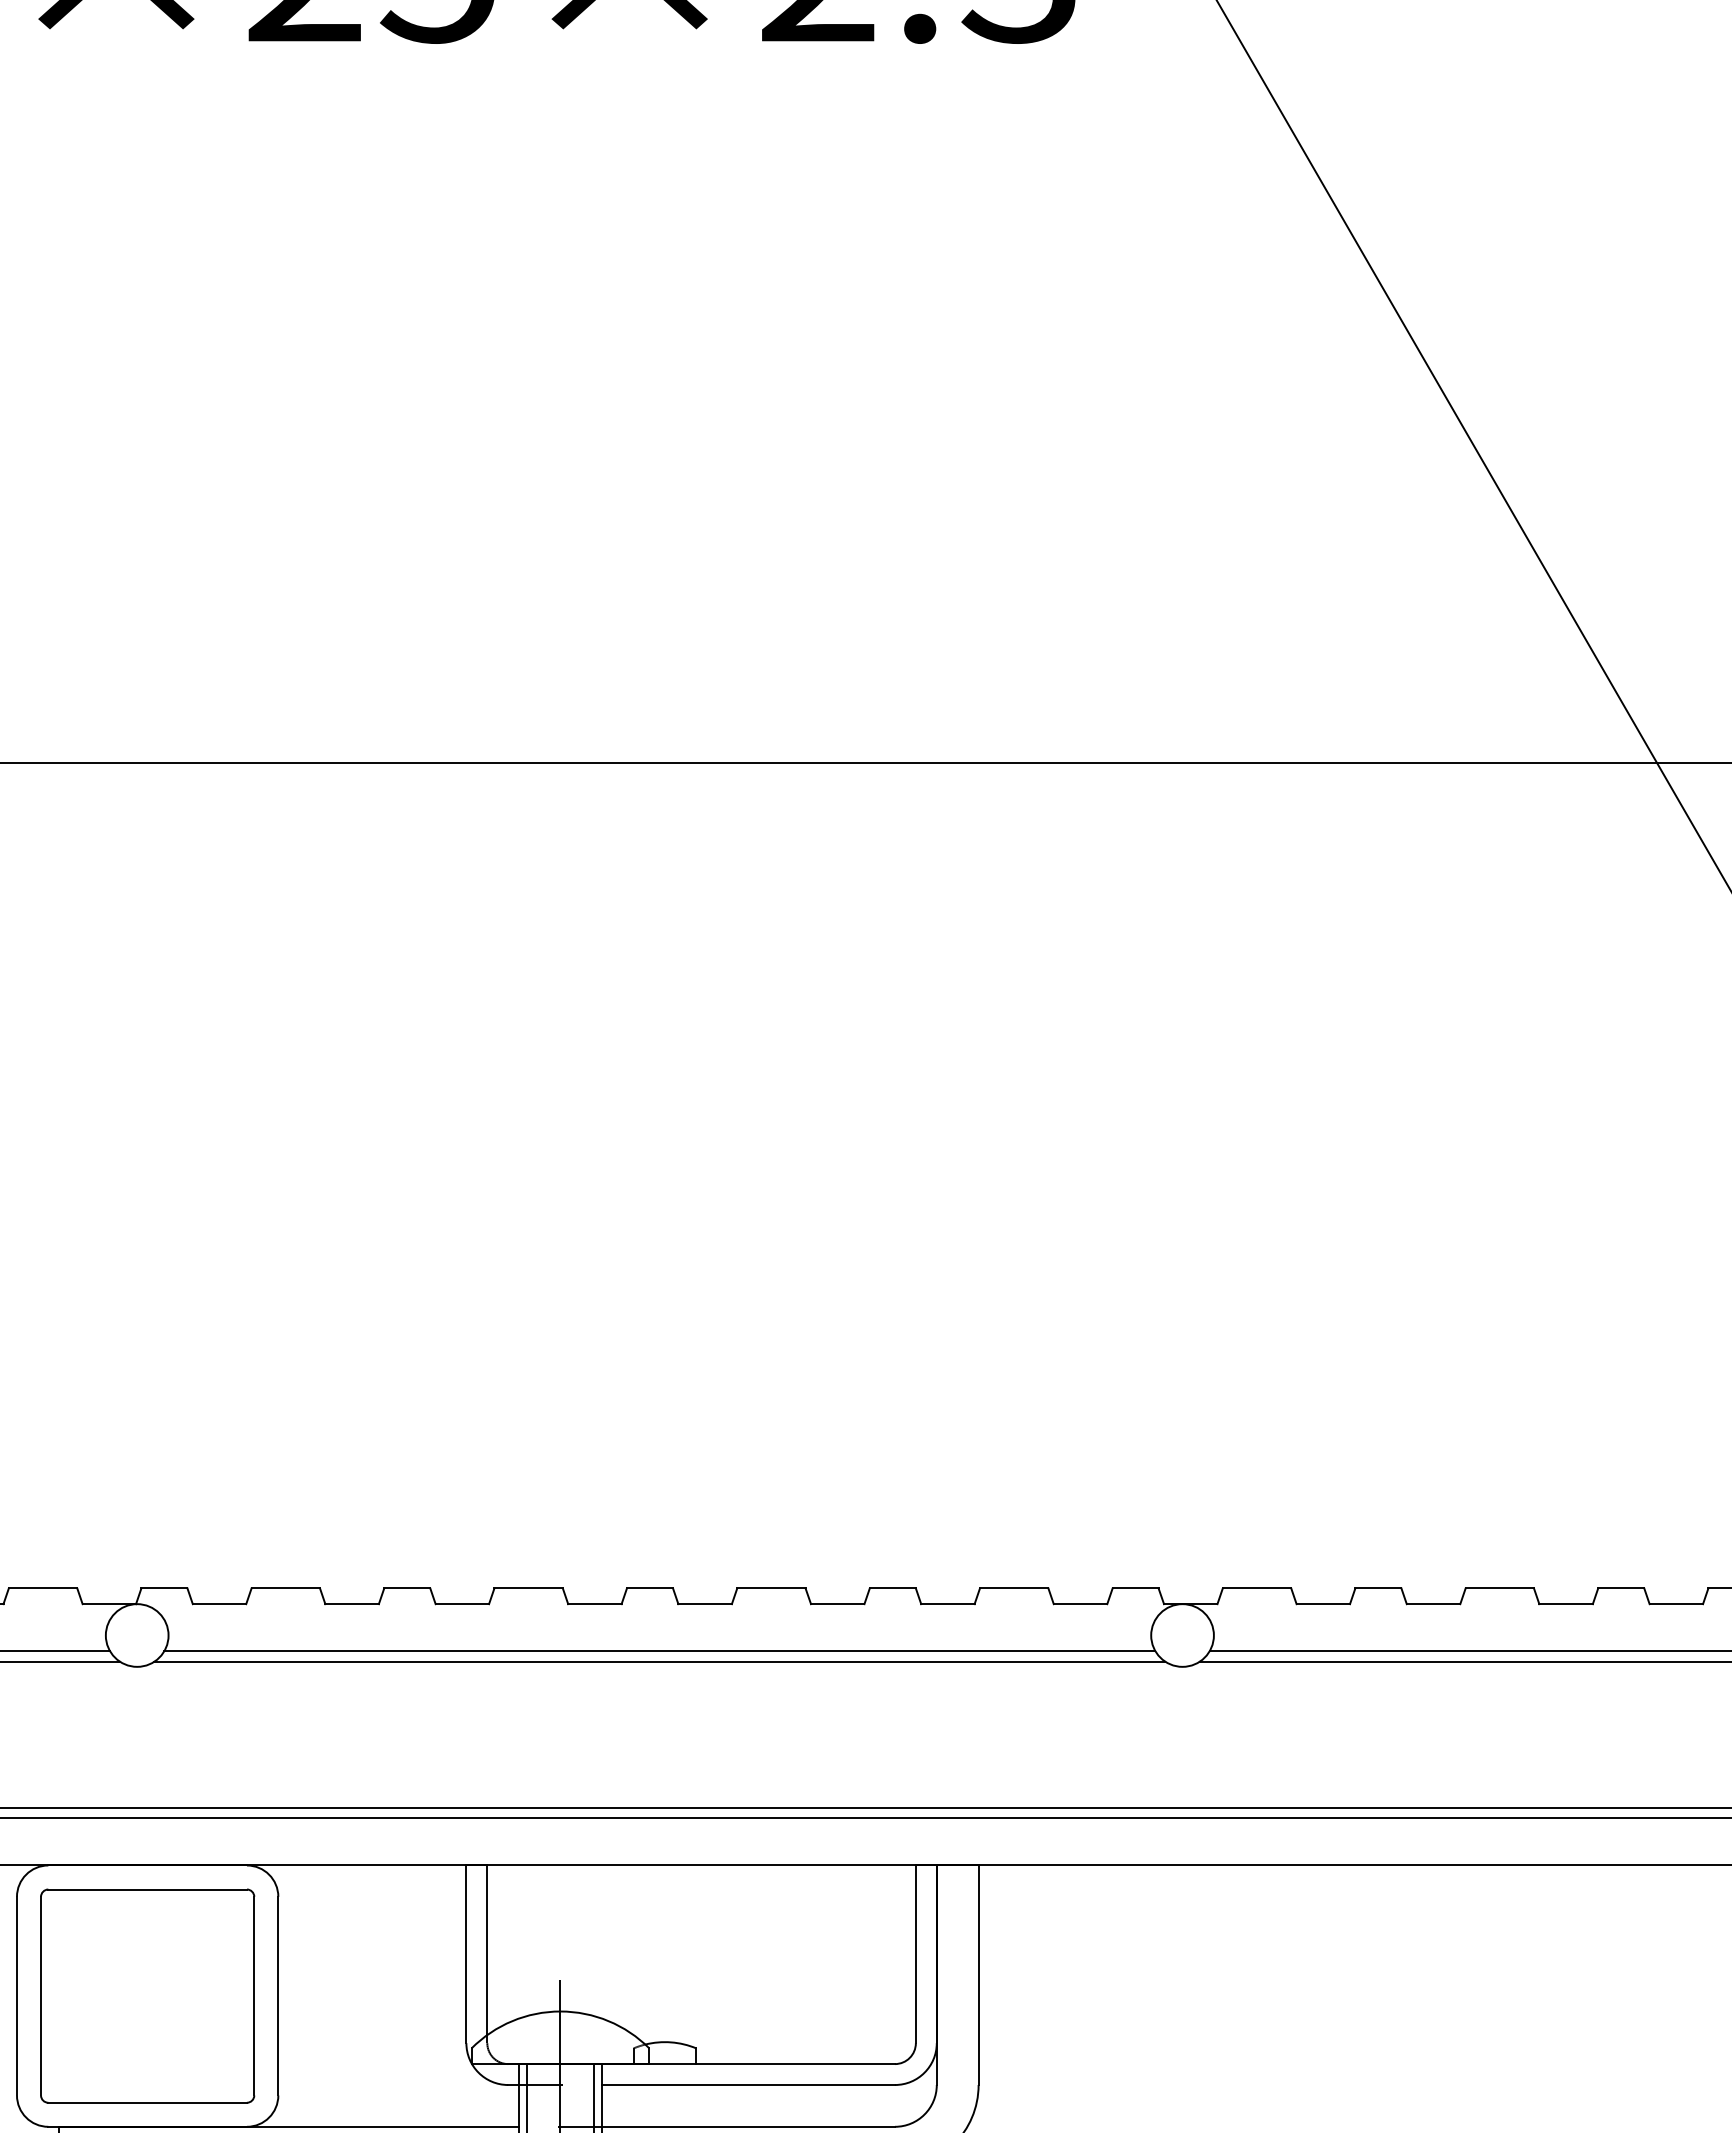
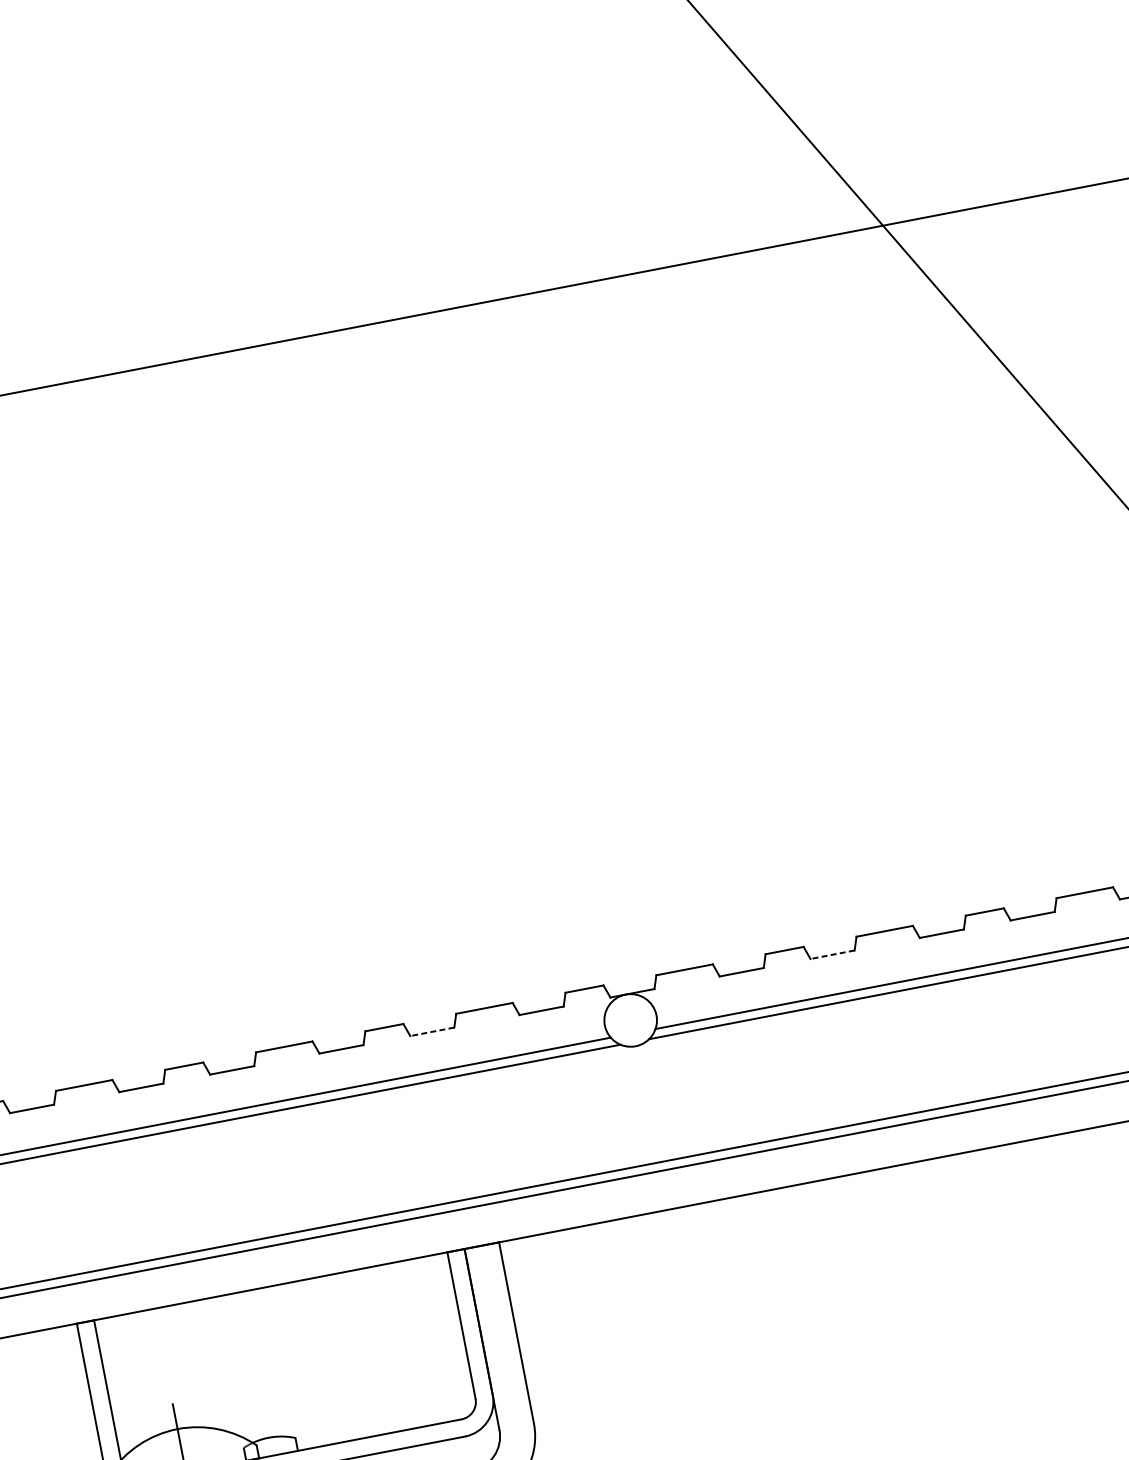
line: (947, 1604) -> (432, 1032), solid -> dashed
line: (1433, 1604) -> (832, 955), solid -> dashed

